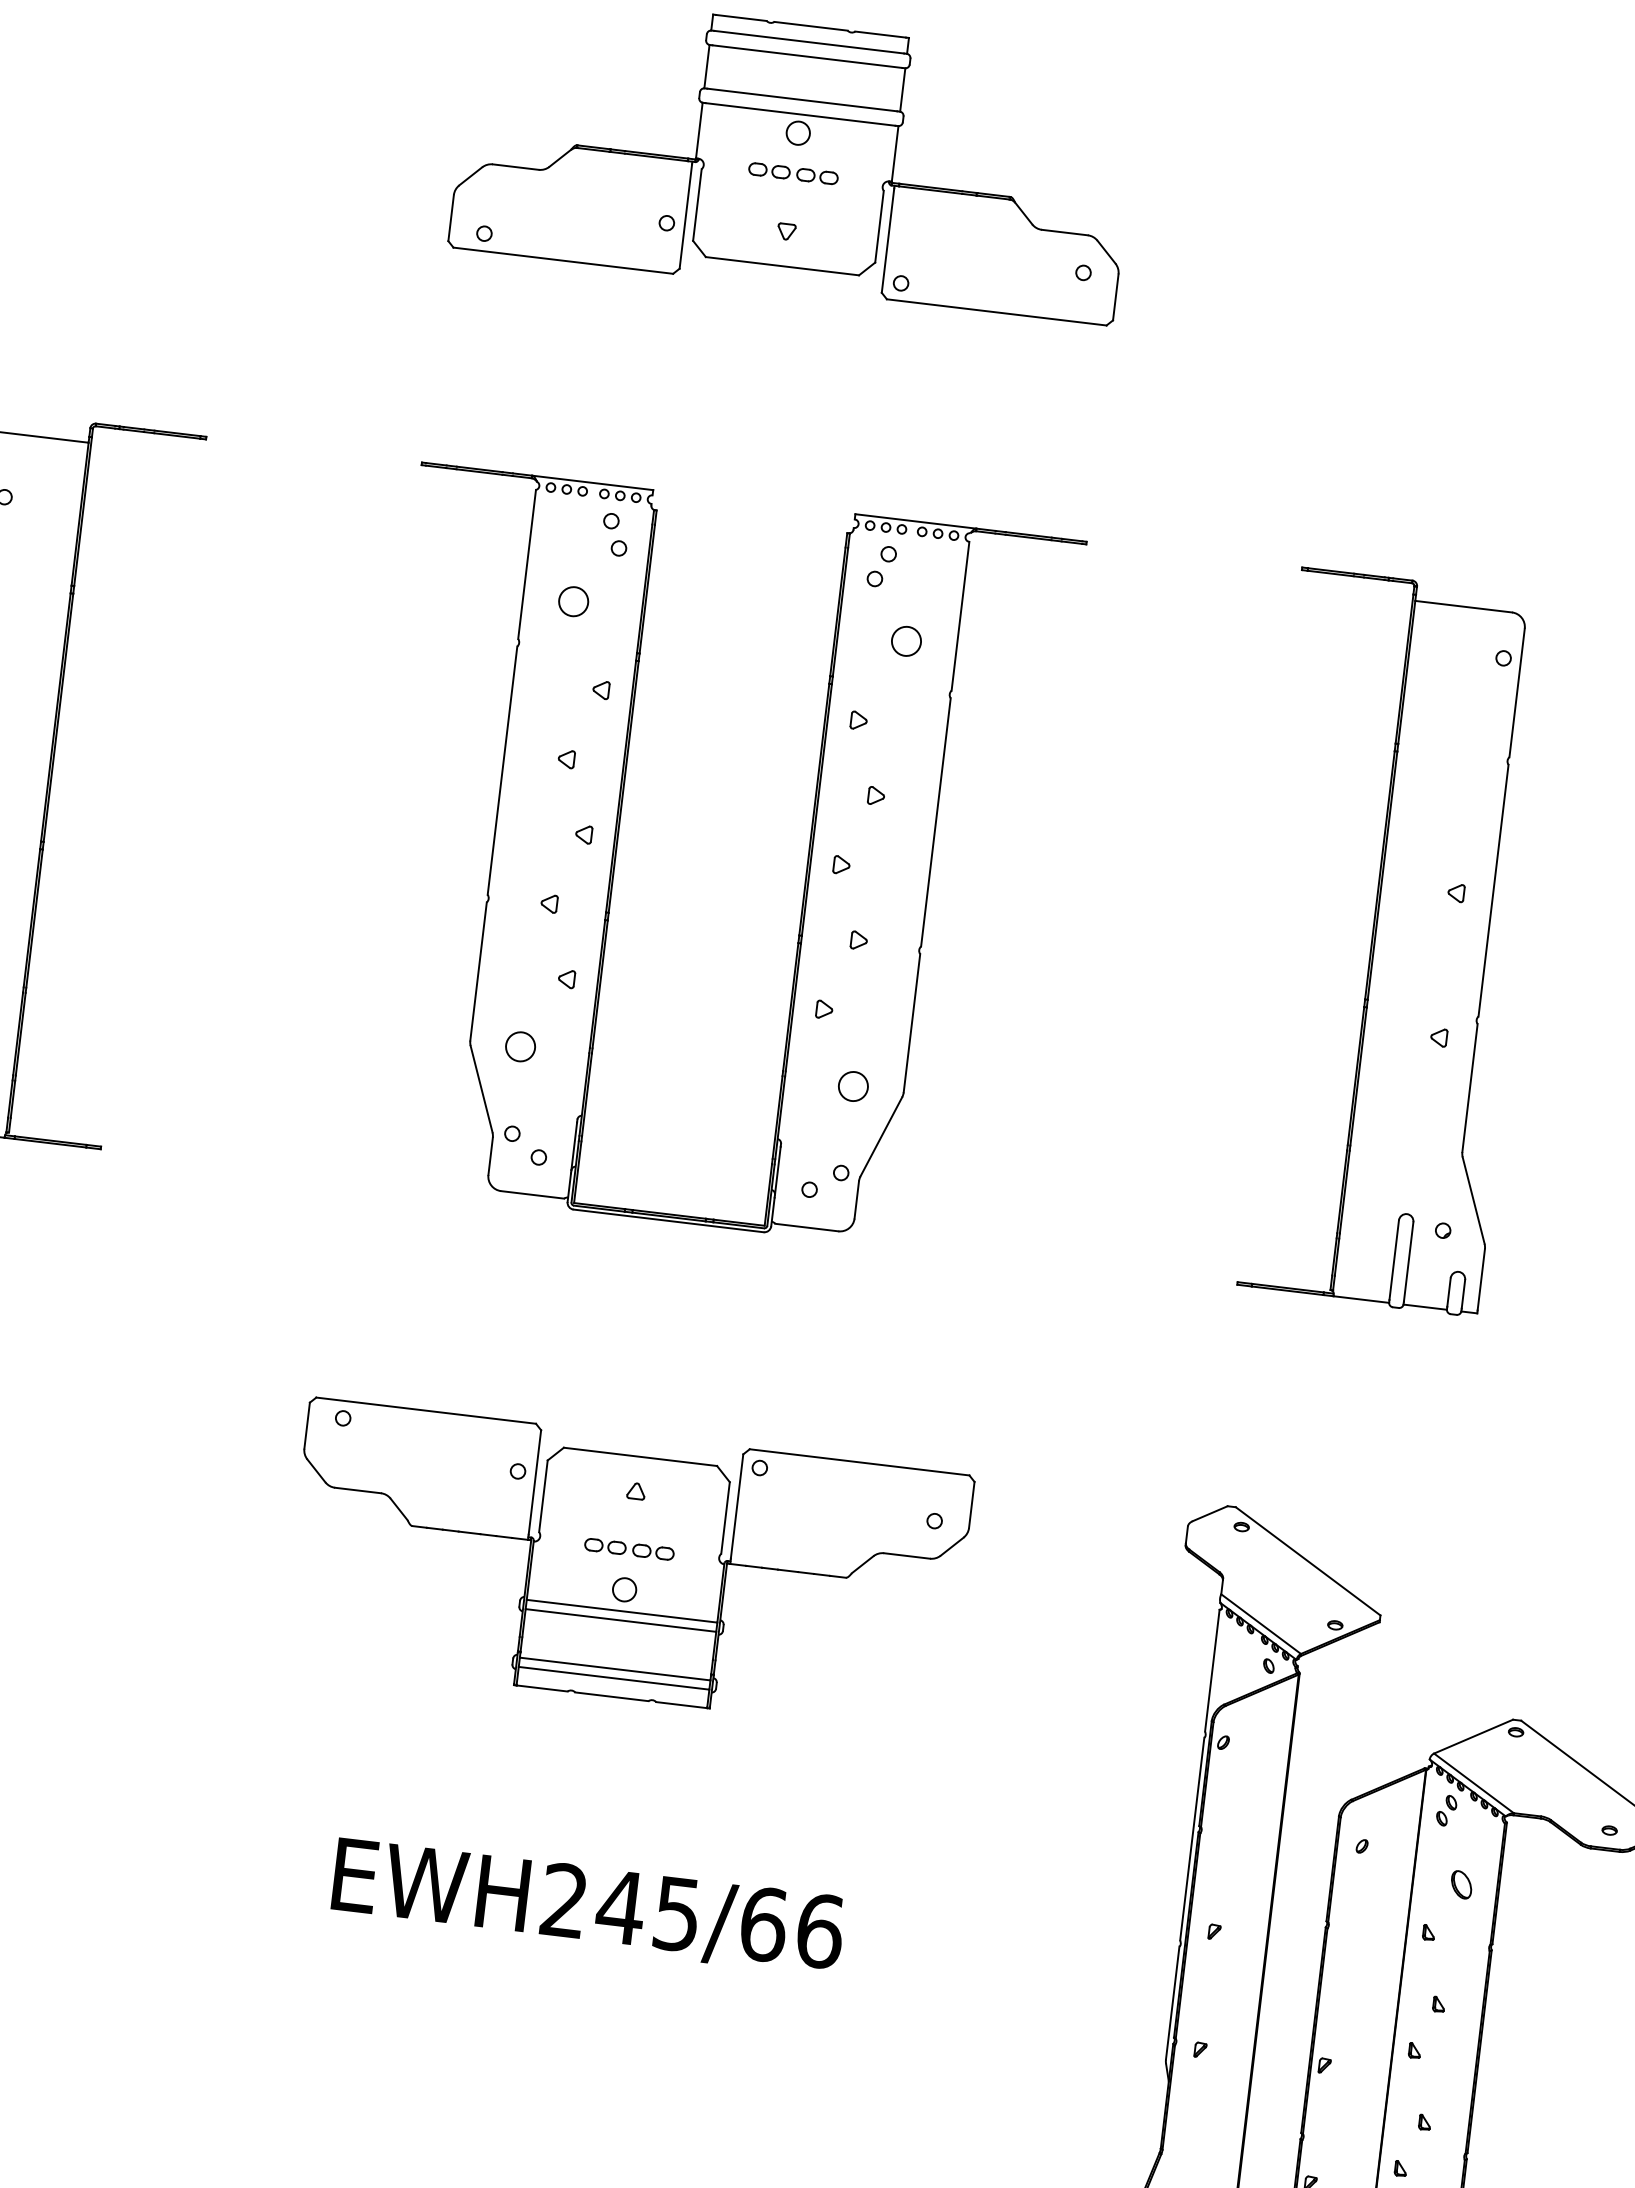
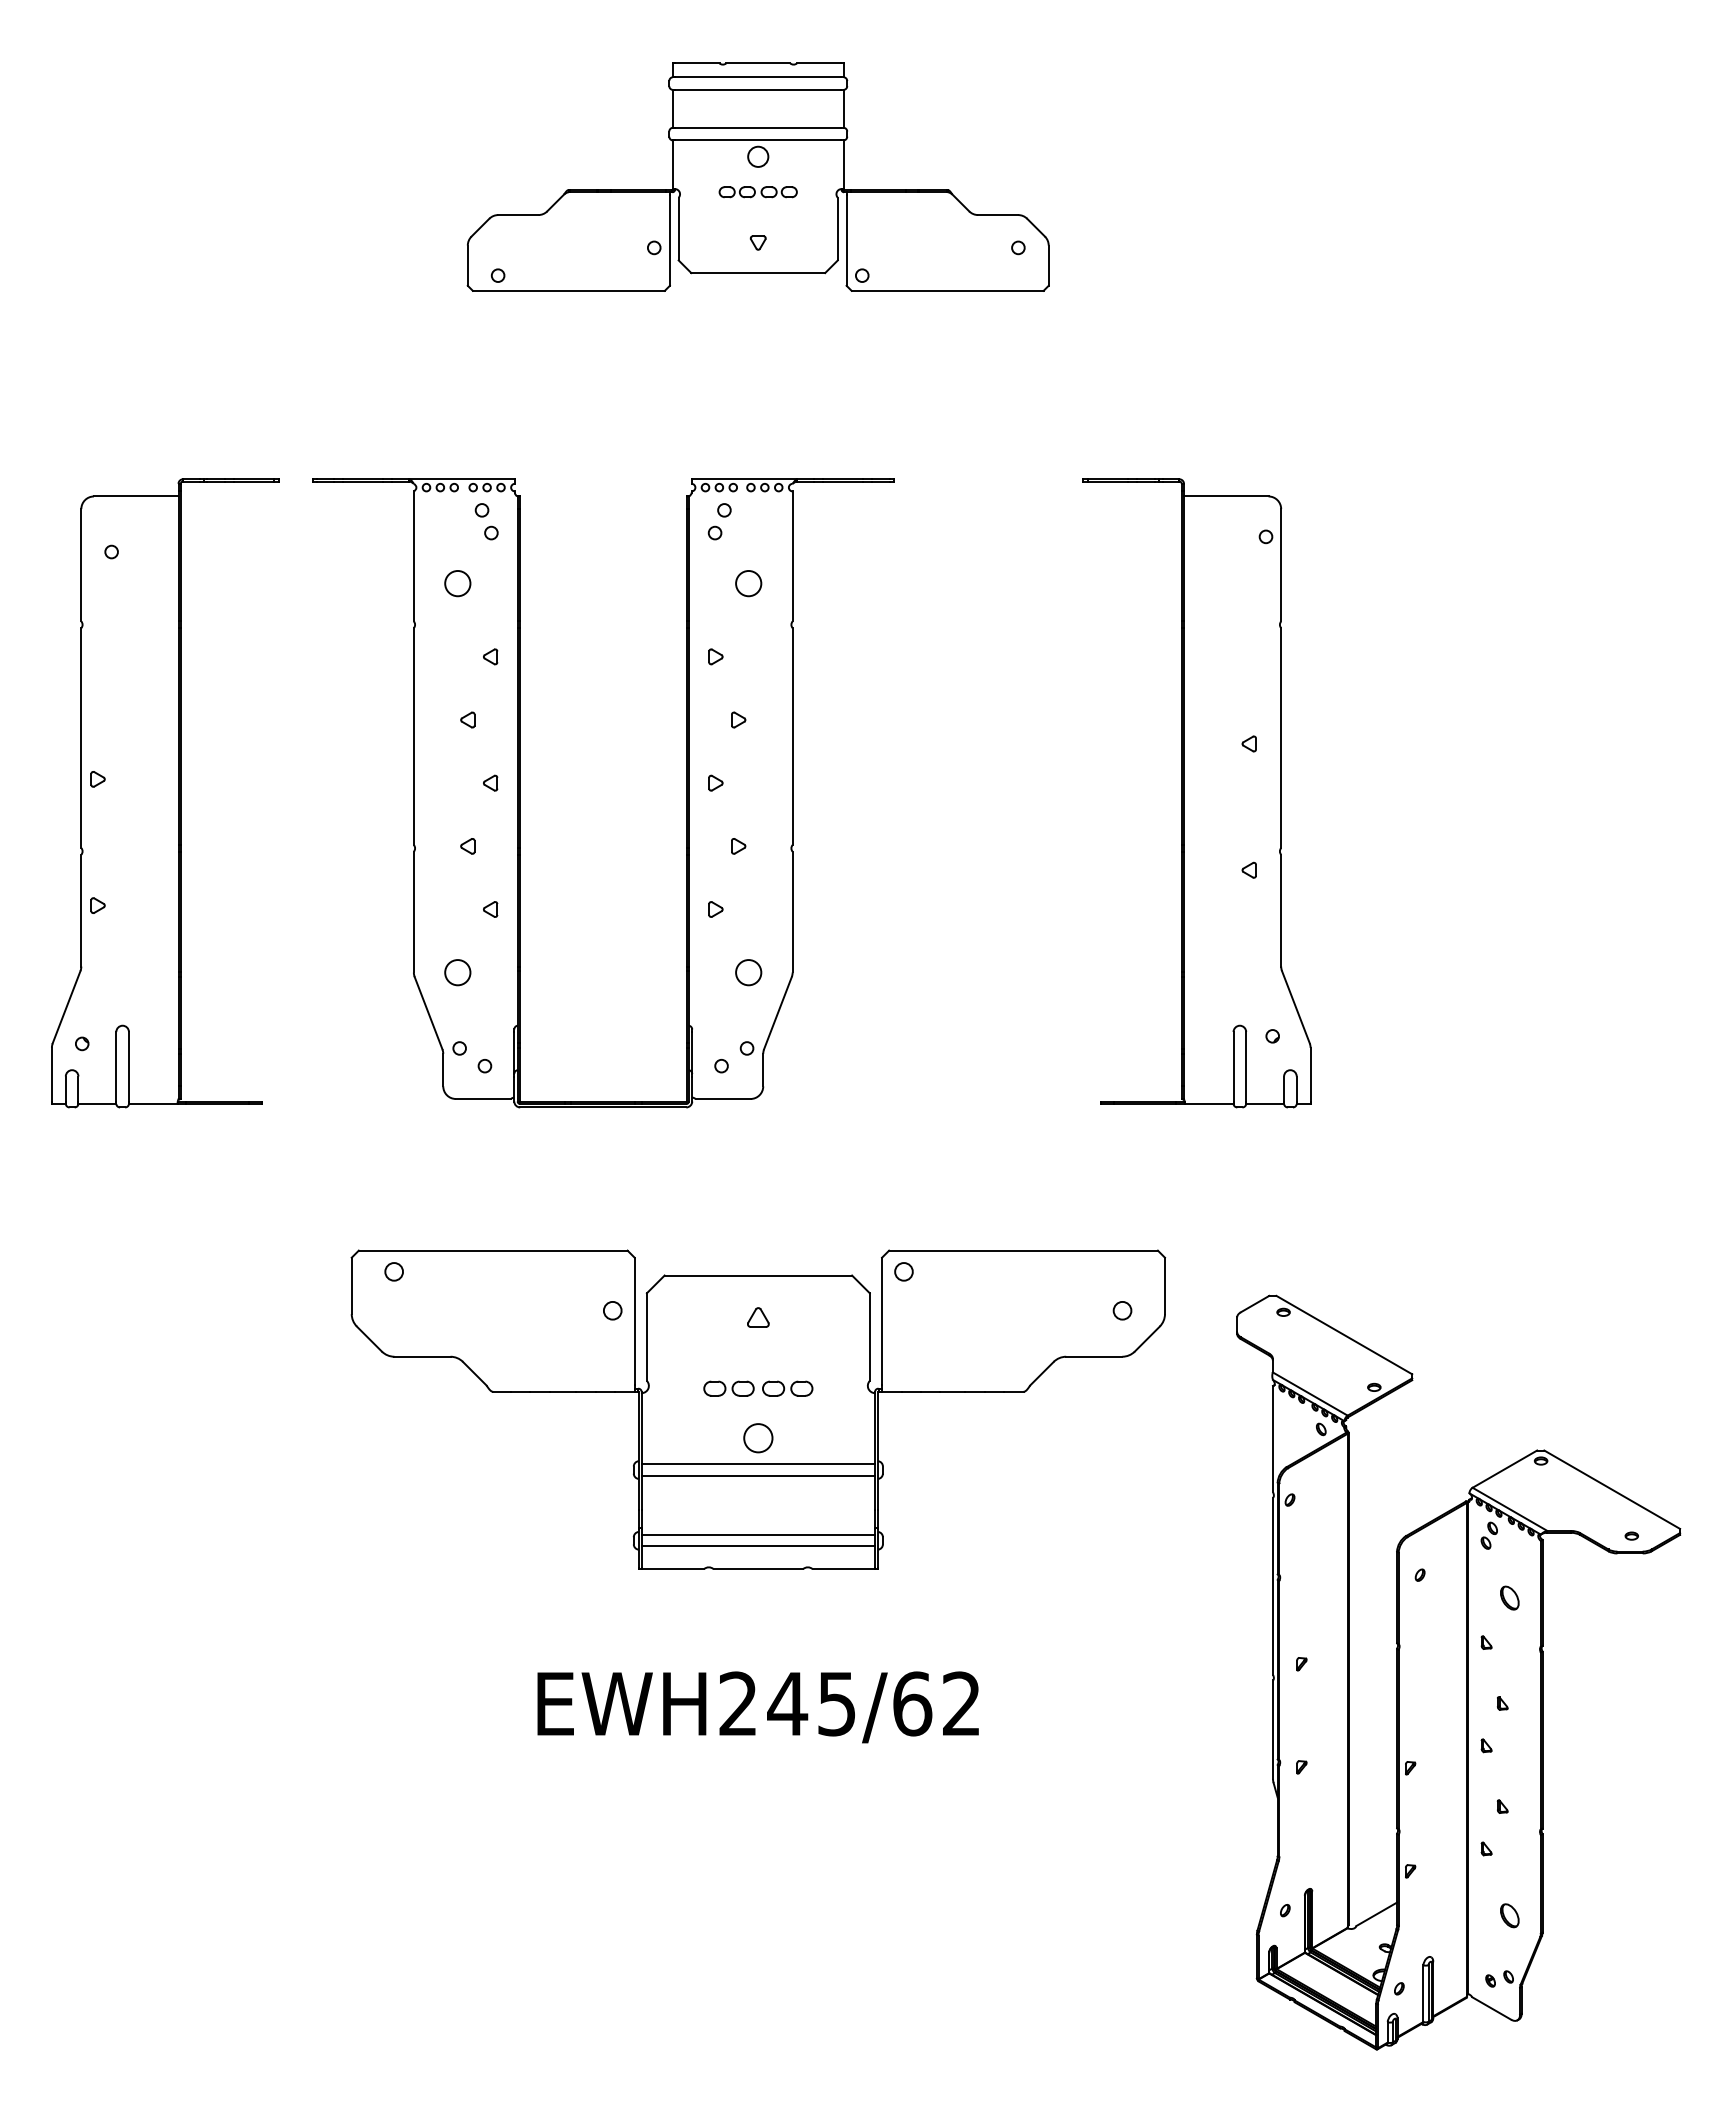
part: (616, 850) -> (520, 793), moved
part: (1389, 942) -> (1196, 793), moved
part: (626, 1565) -> (757, 1408), size x1.4
text: (819, 1930) -> (961, 1703), EWH245/66 -> EWH245/62

